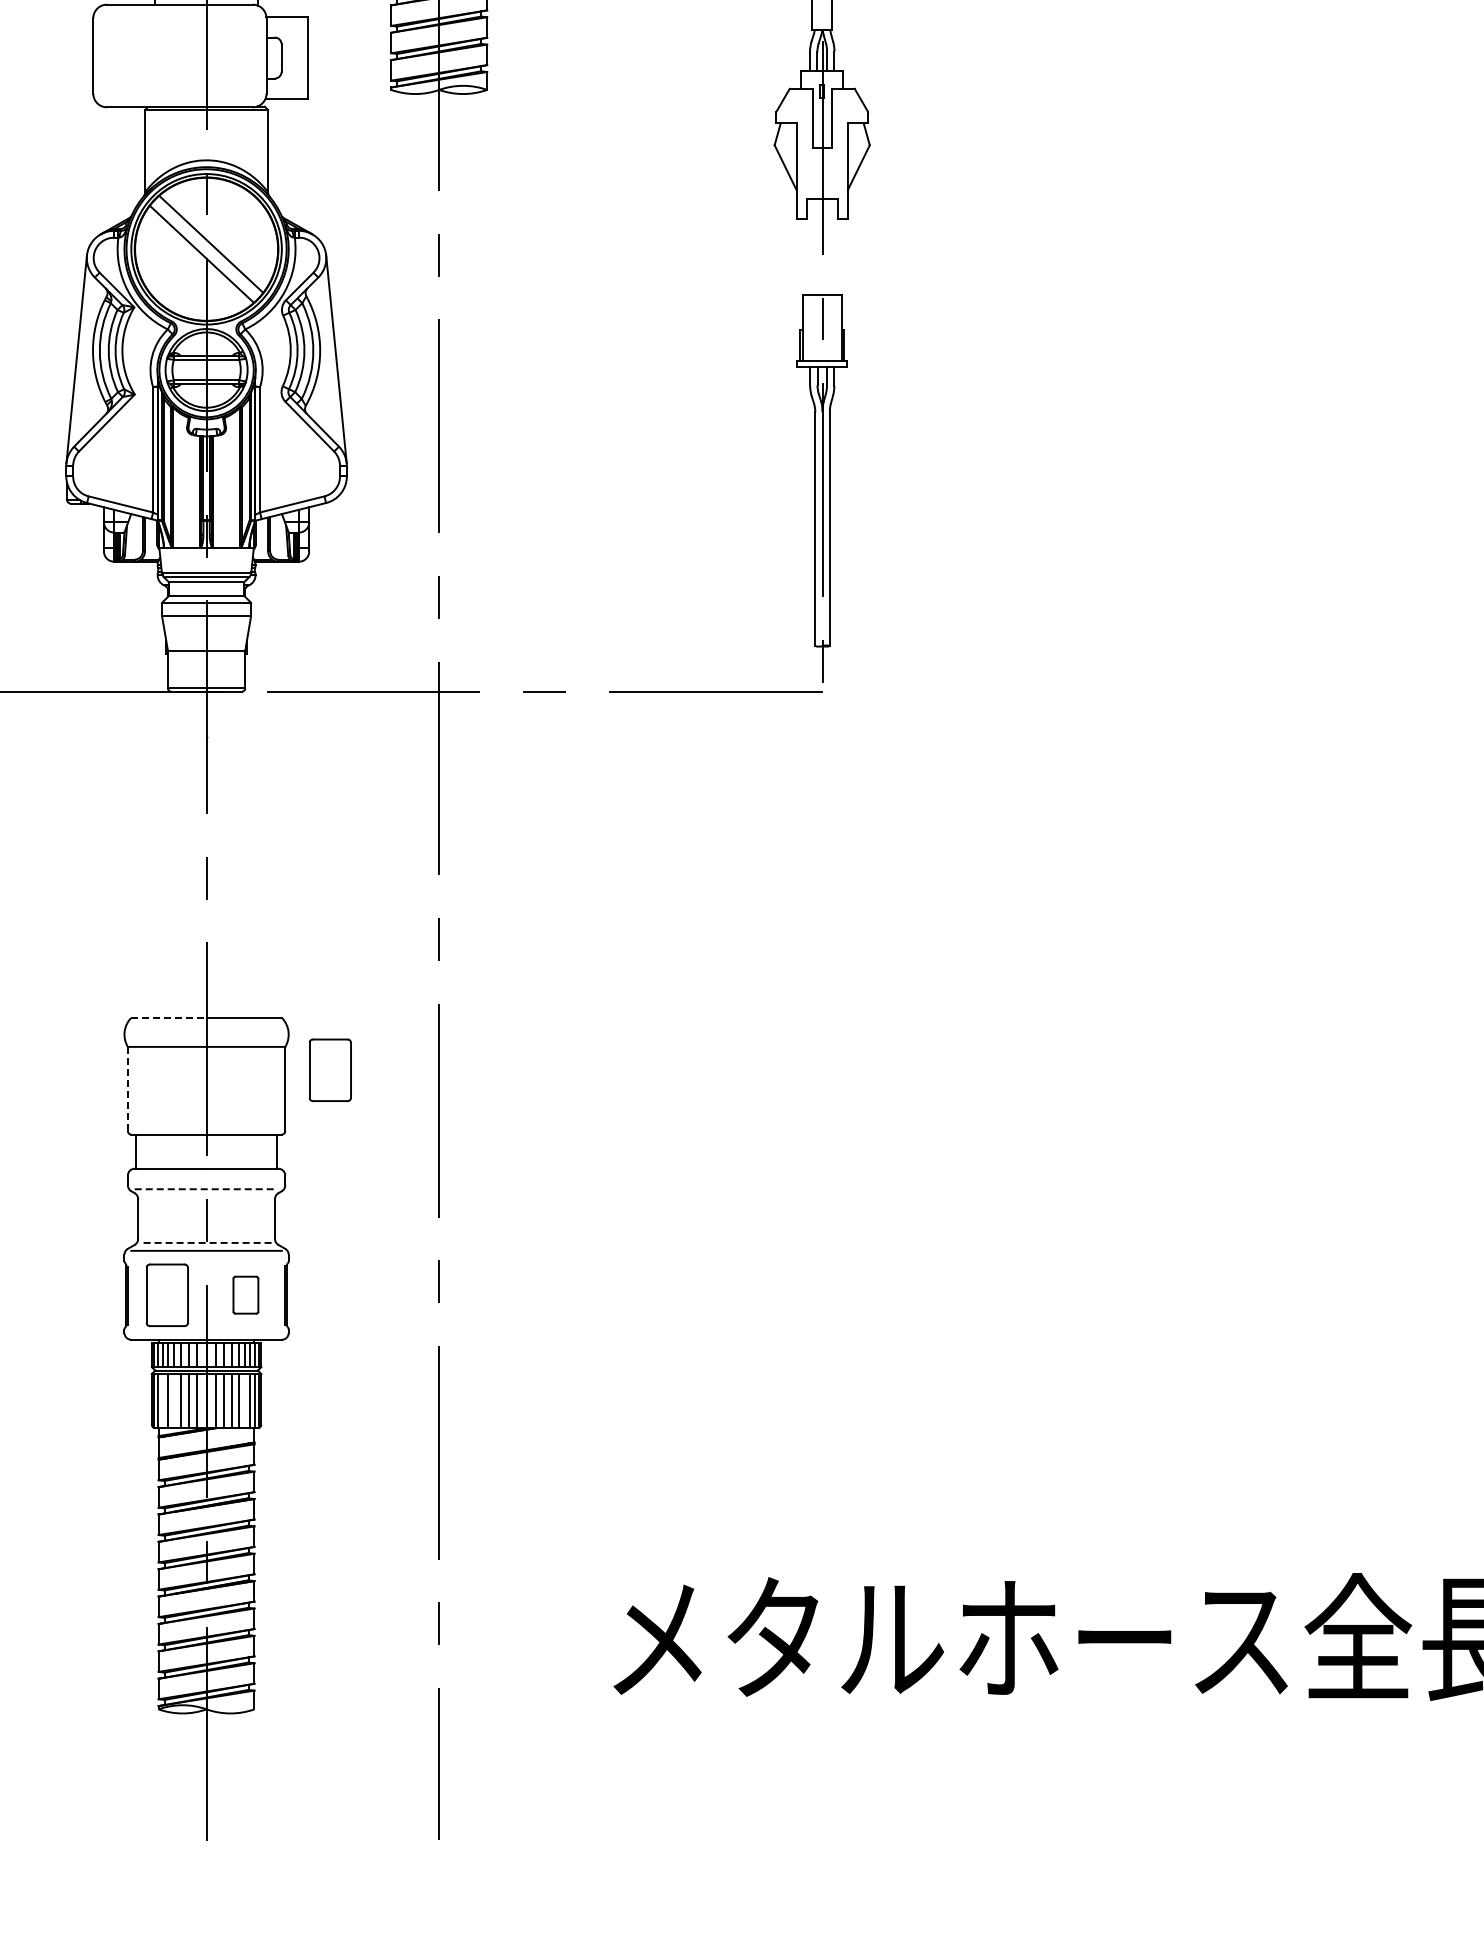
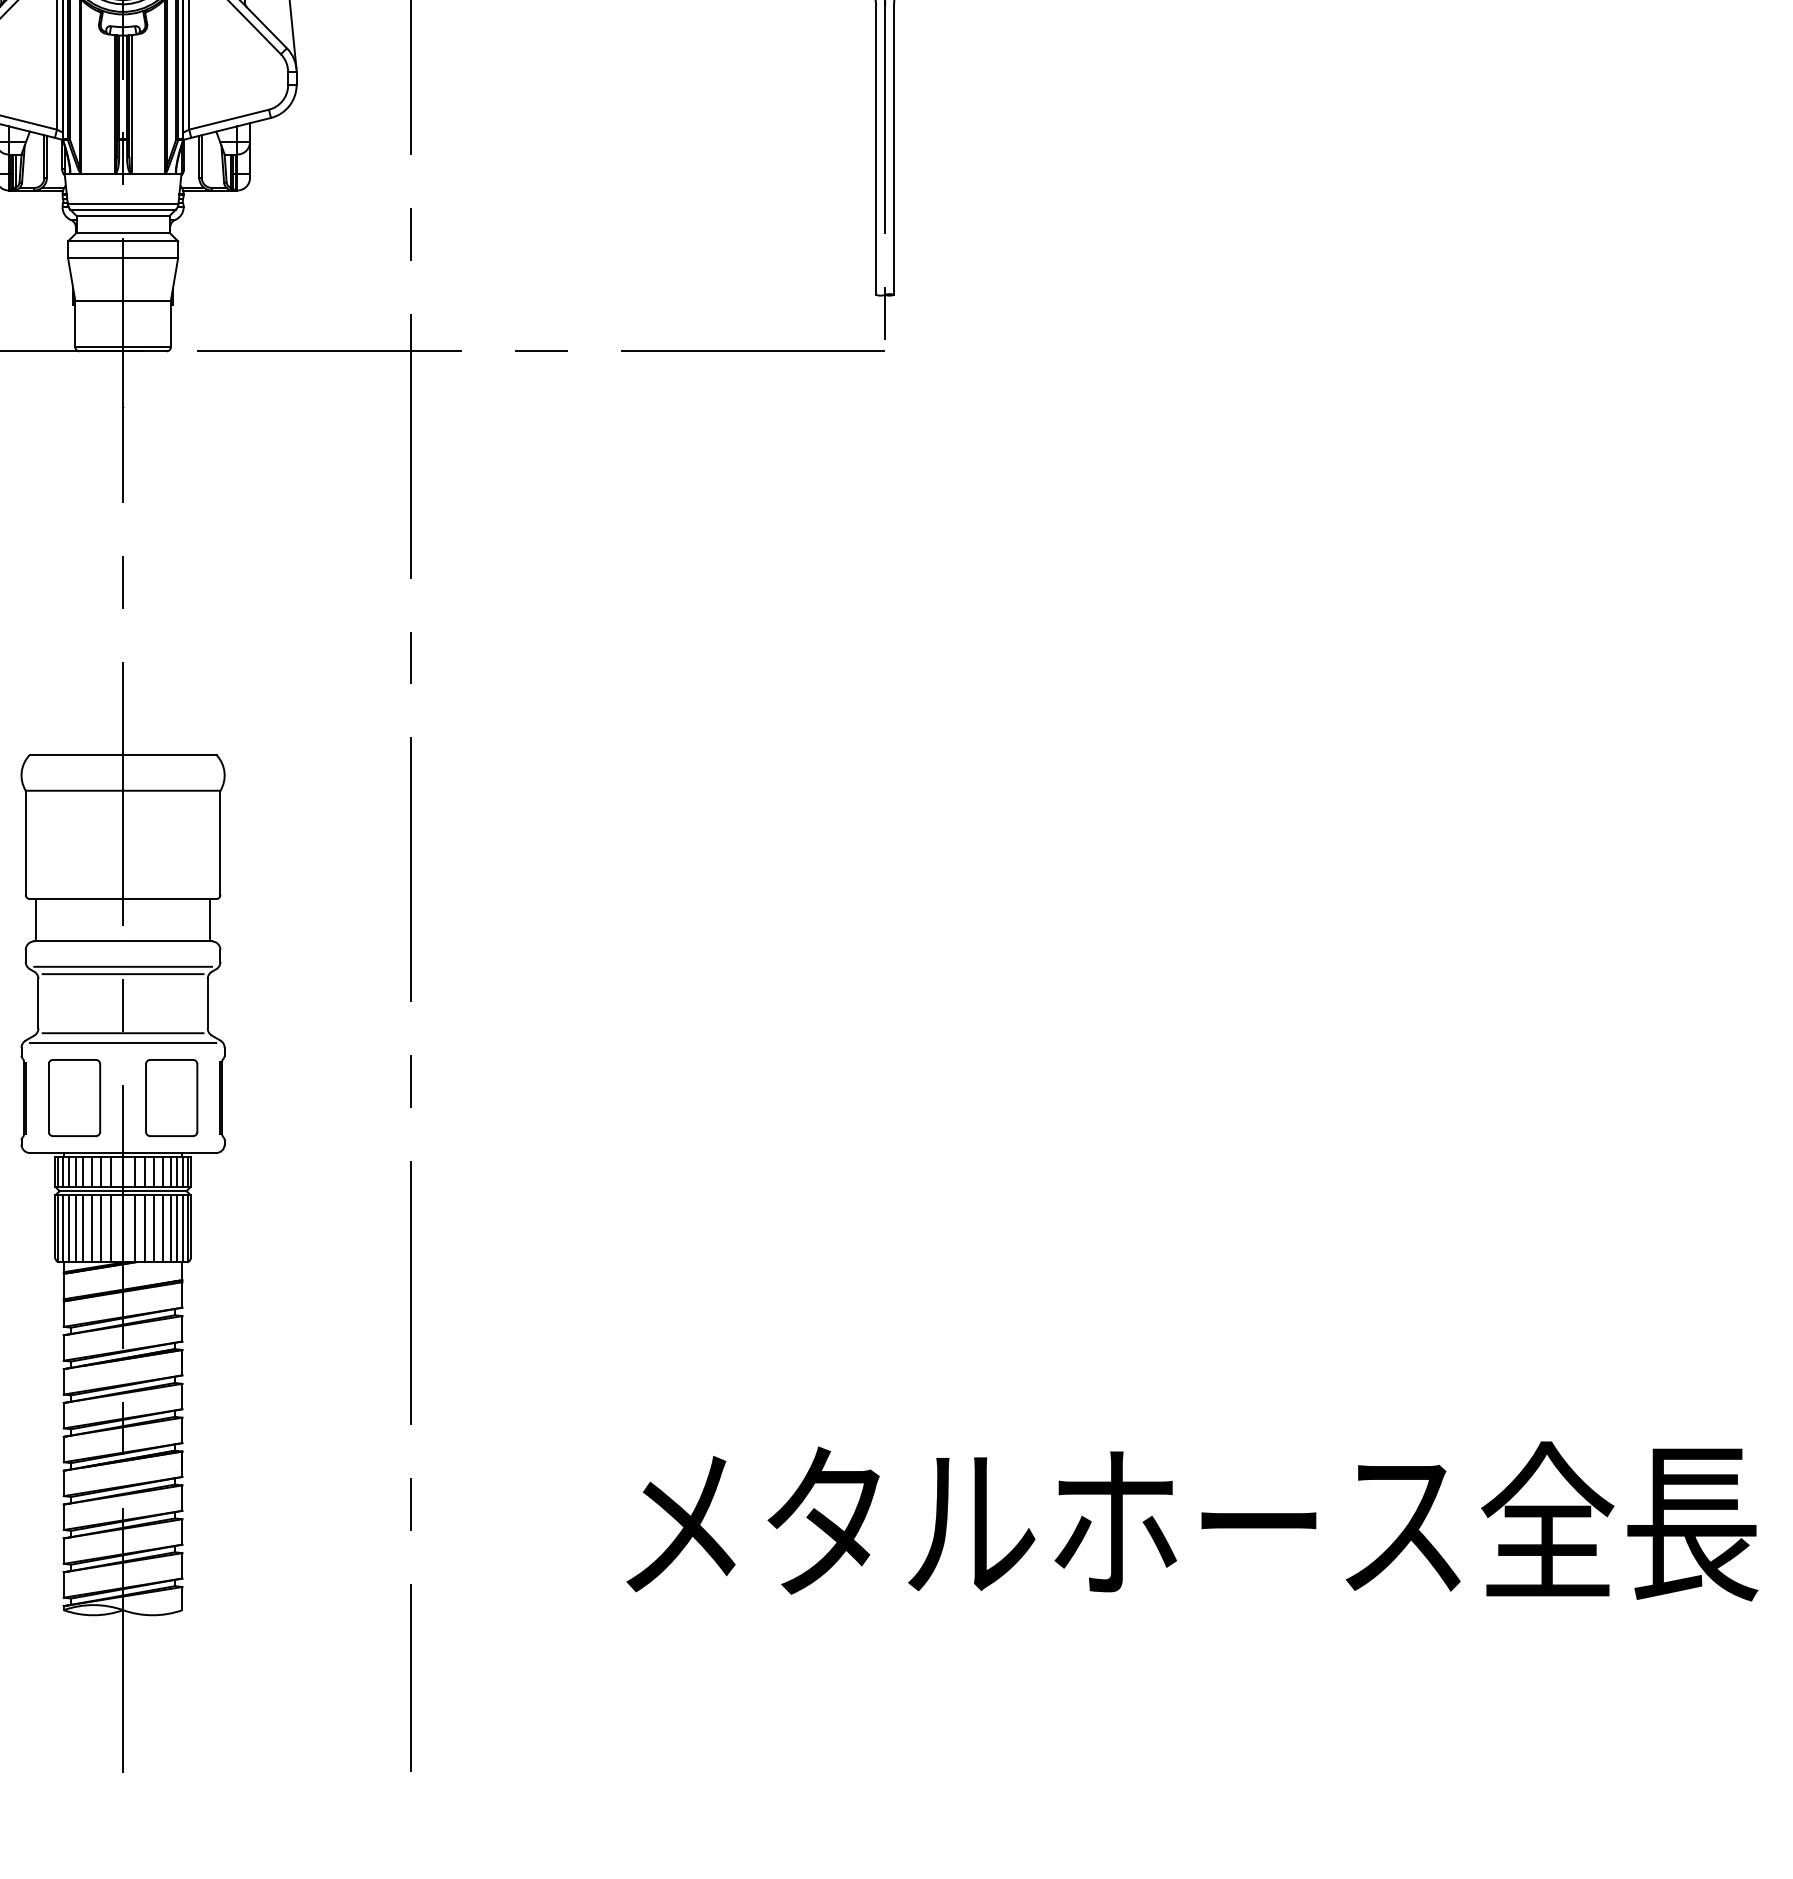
line: (168, 1018) -> (75, 755), dashed -> solid
part: (329, 1069) -> (275, 818), removed
line: (127, 1088) -> (25, 842), dashed -> solid
line: (206, 1189) -> (122, 967), dashed -> solid
line: (206, 1195) -> (122, 974), added
line: (206, 1242) -> (122, 1032), dashed -> solid
part: (245, 1294) -> (171, 1097), size x1.67
line: (162, 1401) -> (68, 1229), added
line: (174, 1401) -> (83, 1229), added
line: (244, 1401) -> (169, 1229), added

